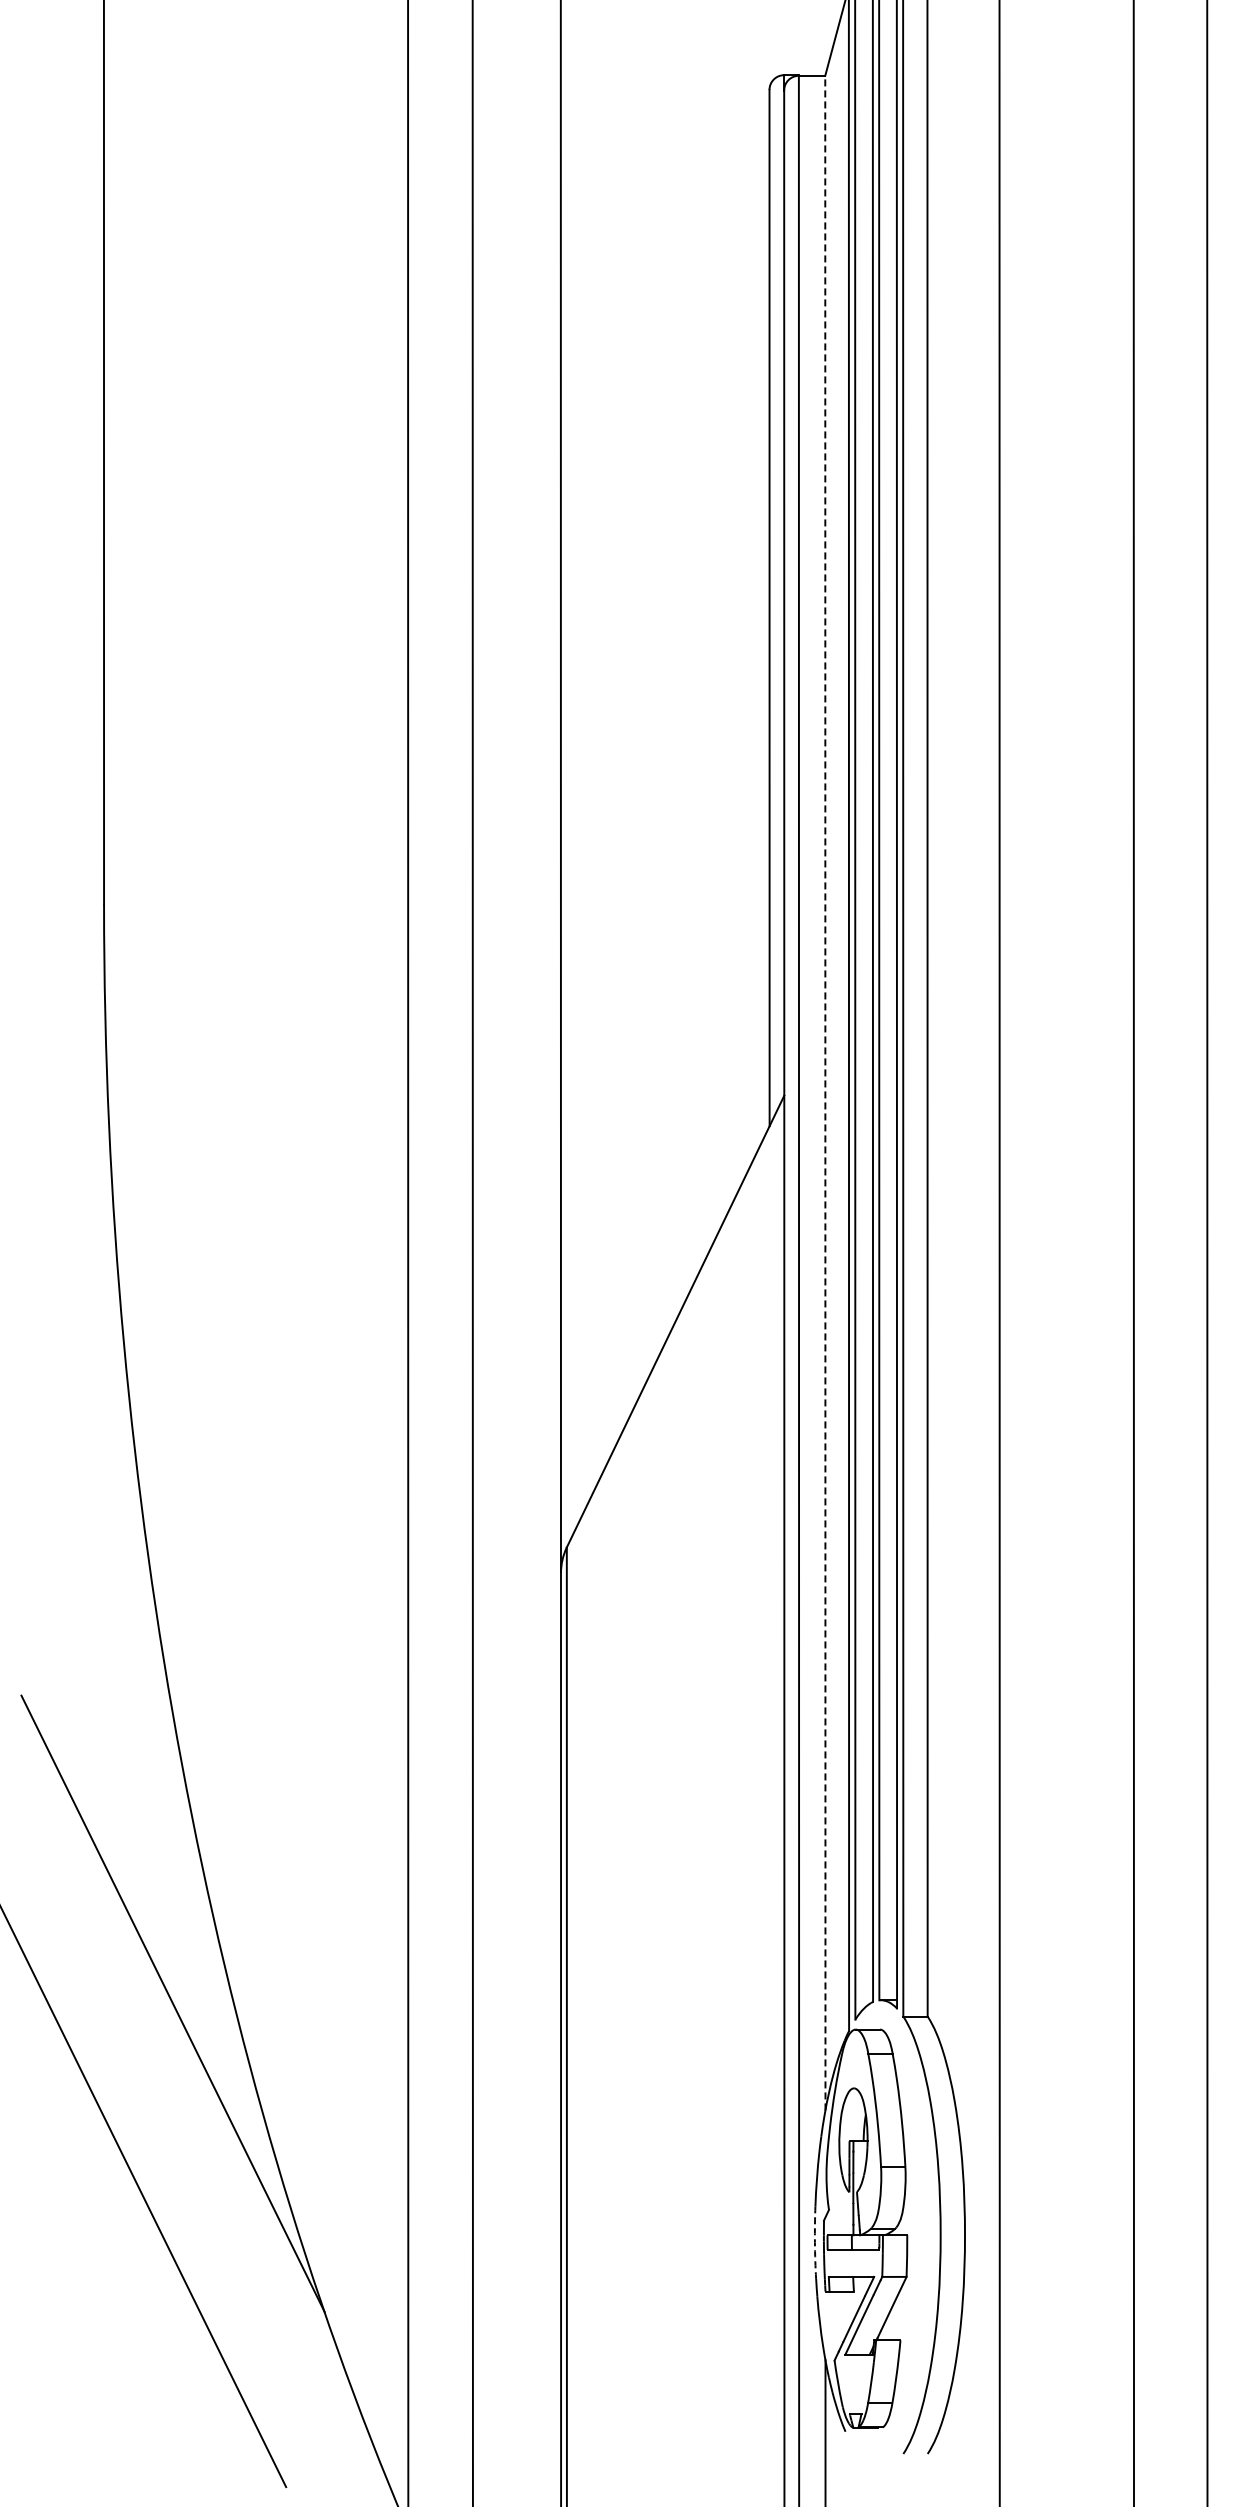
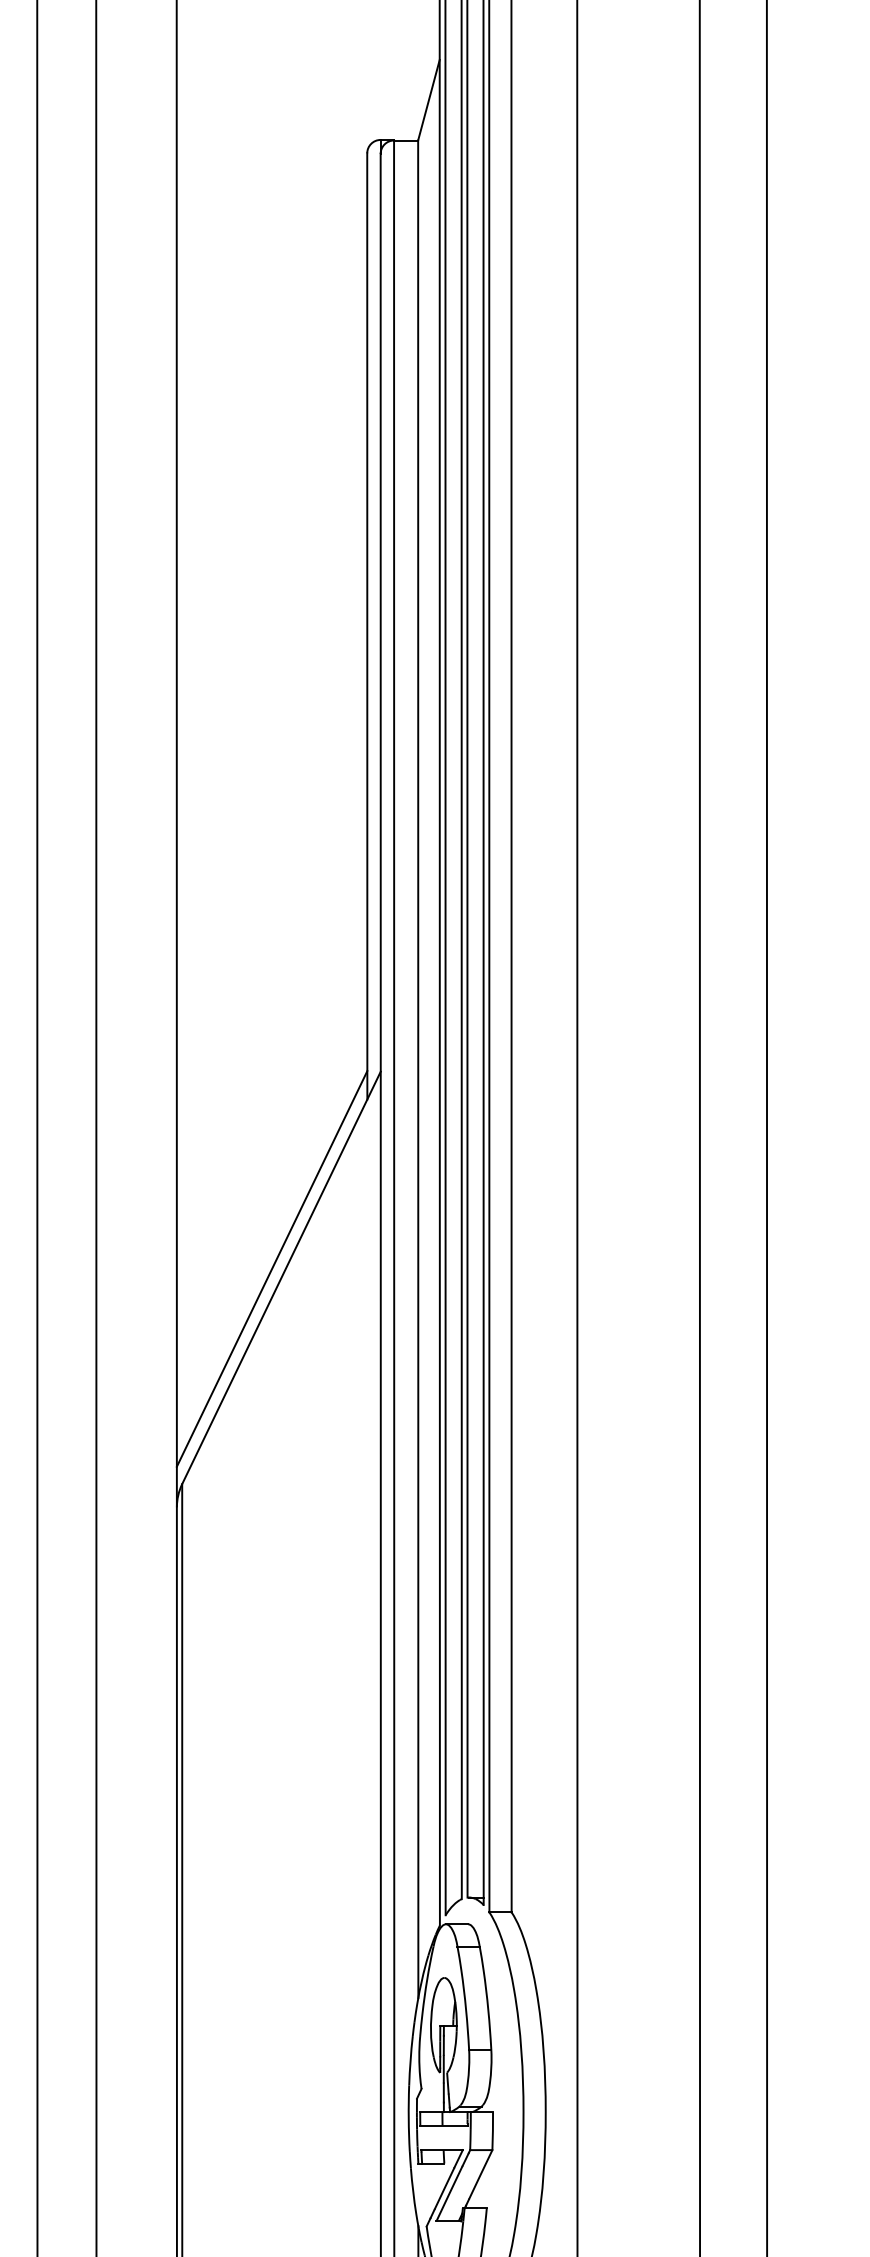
line: (825, 1092) -> (418, 1068), dashed -> solid
line: (664, 1311) -> (271, 1268), added
arc: (814, 2242) -> (408, 2118), dashed -> solid

